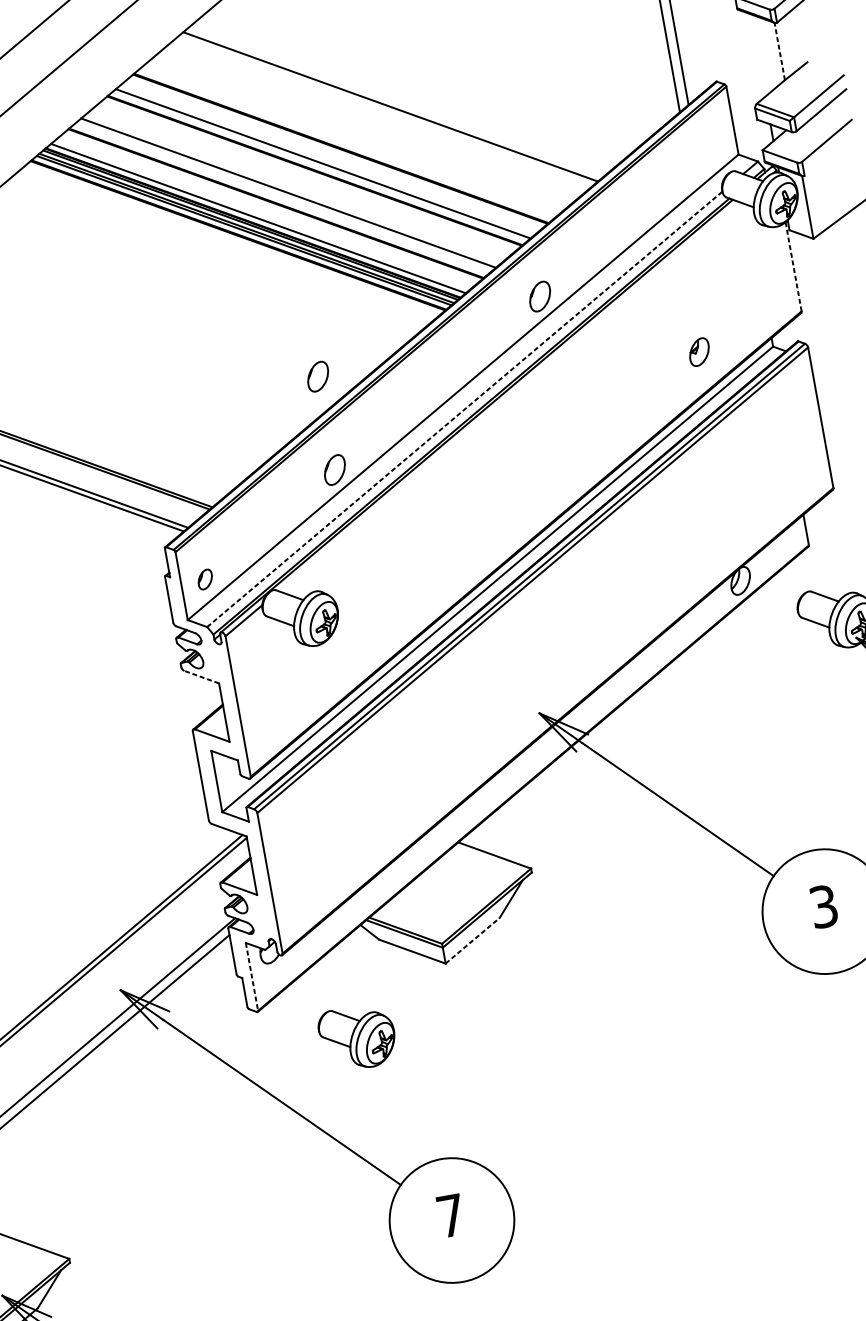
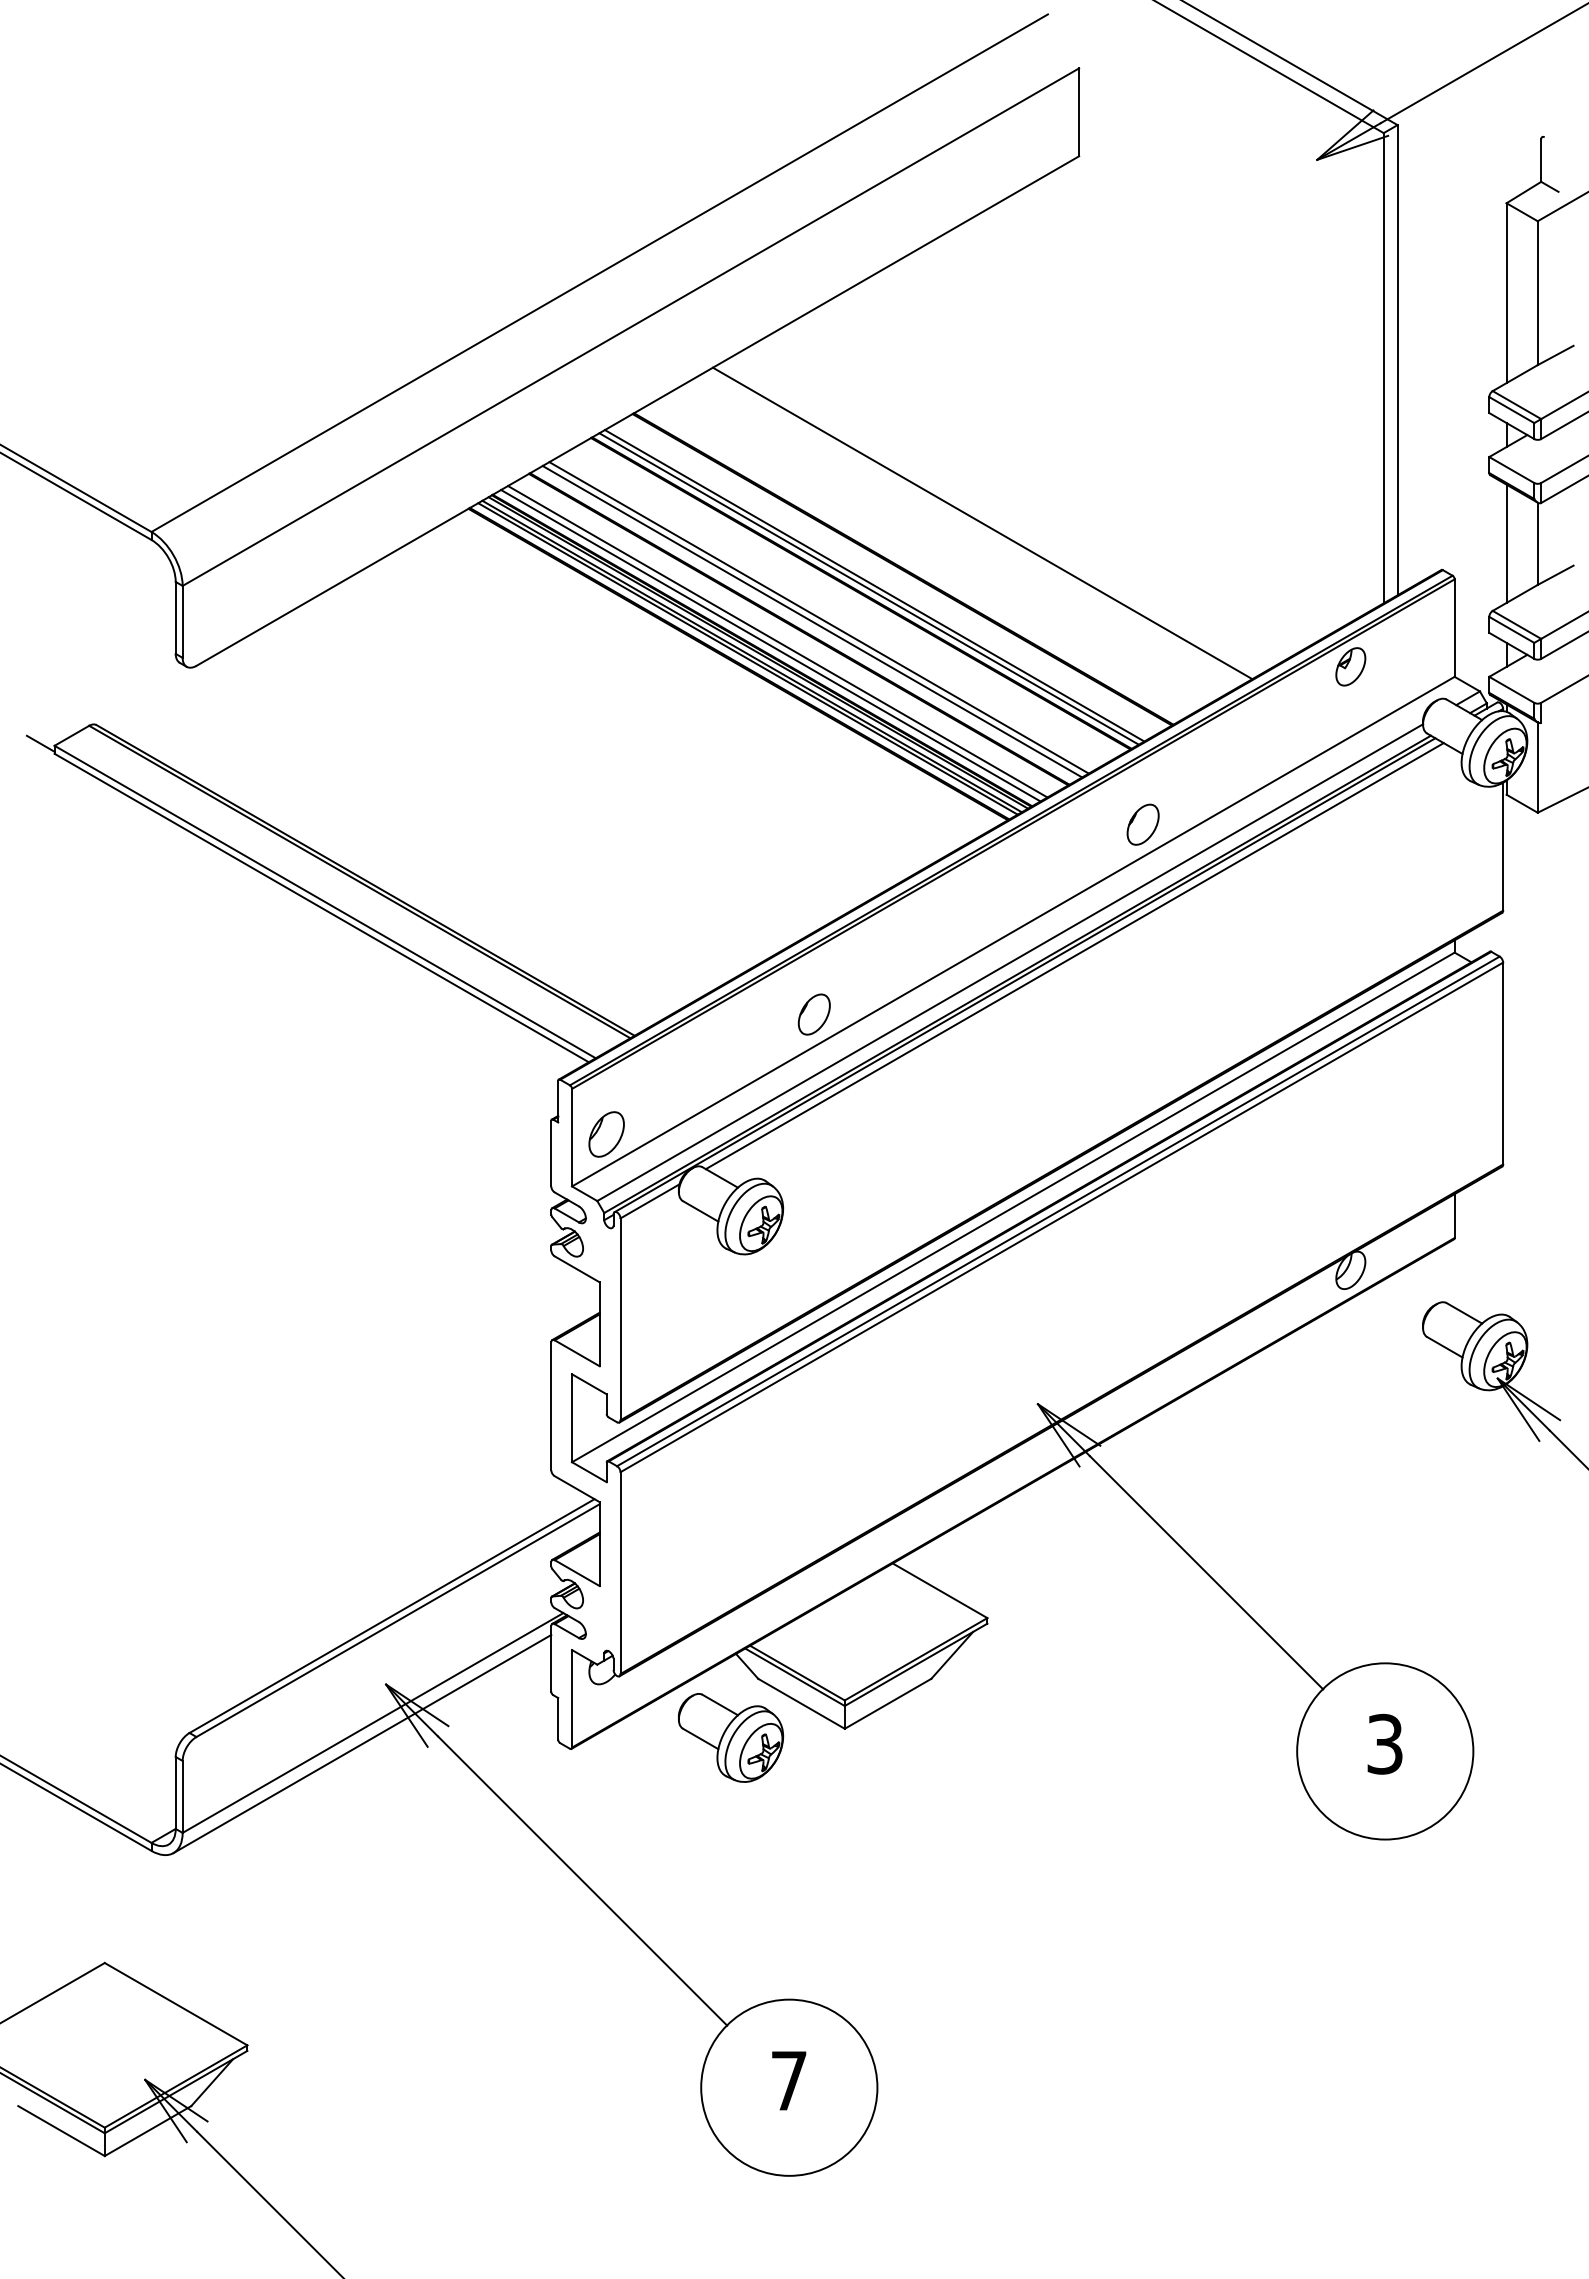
line: (779, 51) -> (1537, 543), dashed -> solid
line: (757, 55) -> (1506, 543), added
line: (319, 166) -> (868, 588), added
line: (284, 196) -> (812, 621), added
line: (262, 214) -> (777, 641), added
line: (793, 266) -> (1503, 846), dashed -> solid
part: (699, 351) -> (1350, 666), moved
part: (317, 376) -> (813, 880), removed
line: (508, 396) -> (1074, 956), added
line: (465, 409) -> (1010, 962), dashed -> solid
part: (205, 579) -> (606, 1134), size x1.67
line: (201, 677) -> (577, 1269), dashed -> solid
line: (472, 940) -> (888, 1703), dashed -> solid
line: (252, 976) -> (572, 1698), dashed -> solid
part: (358, 1037) -> (731, 1737), moved

